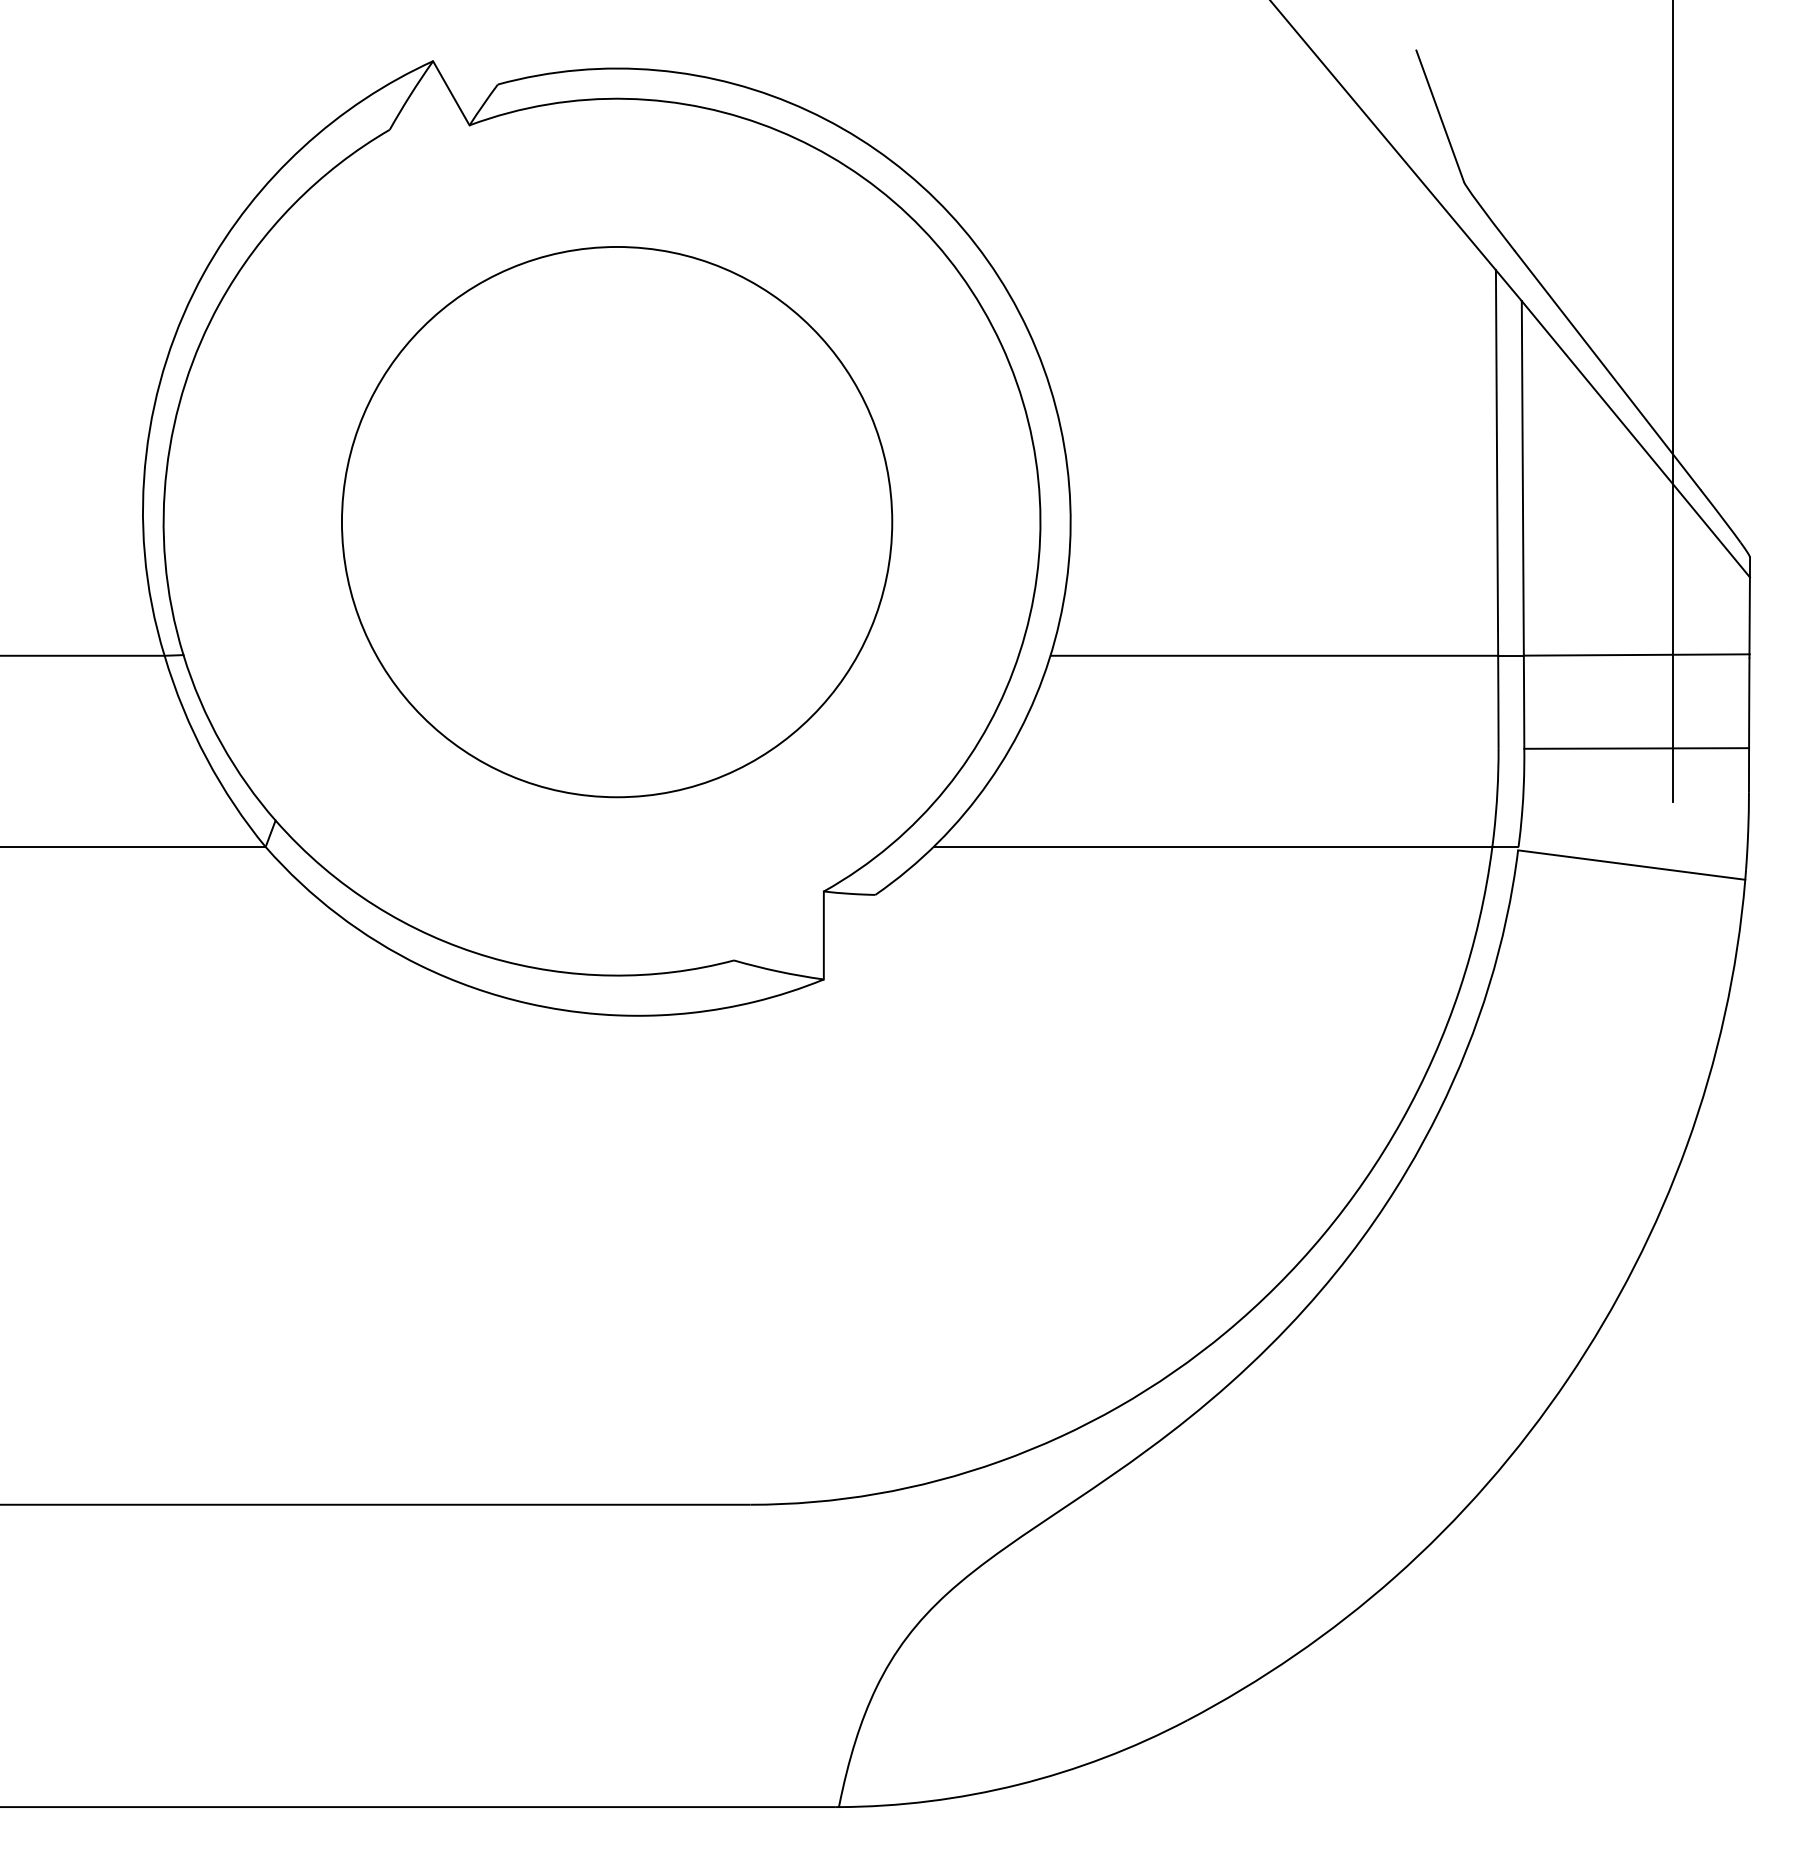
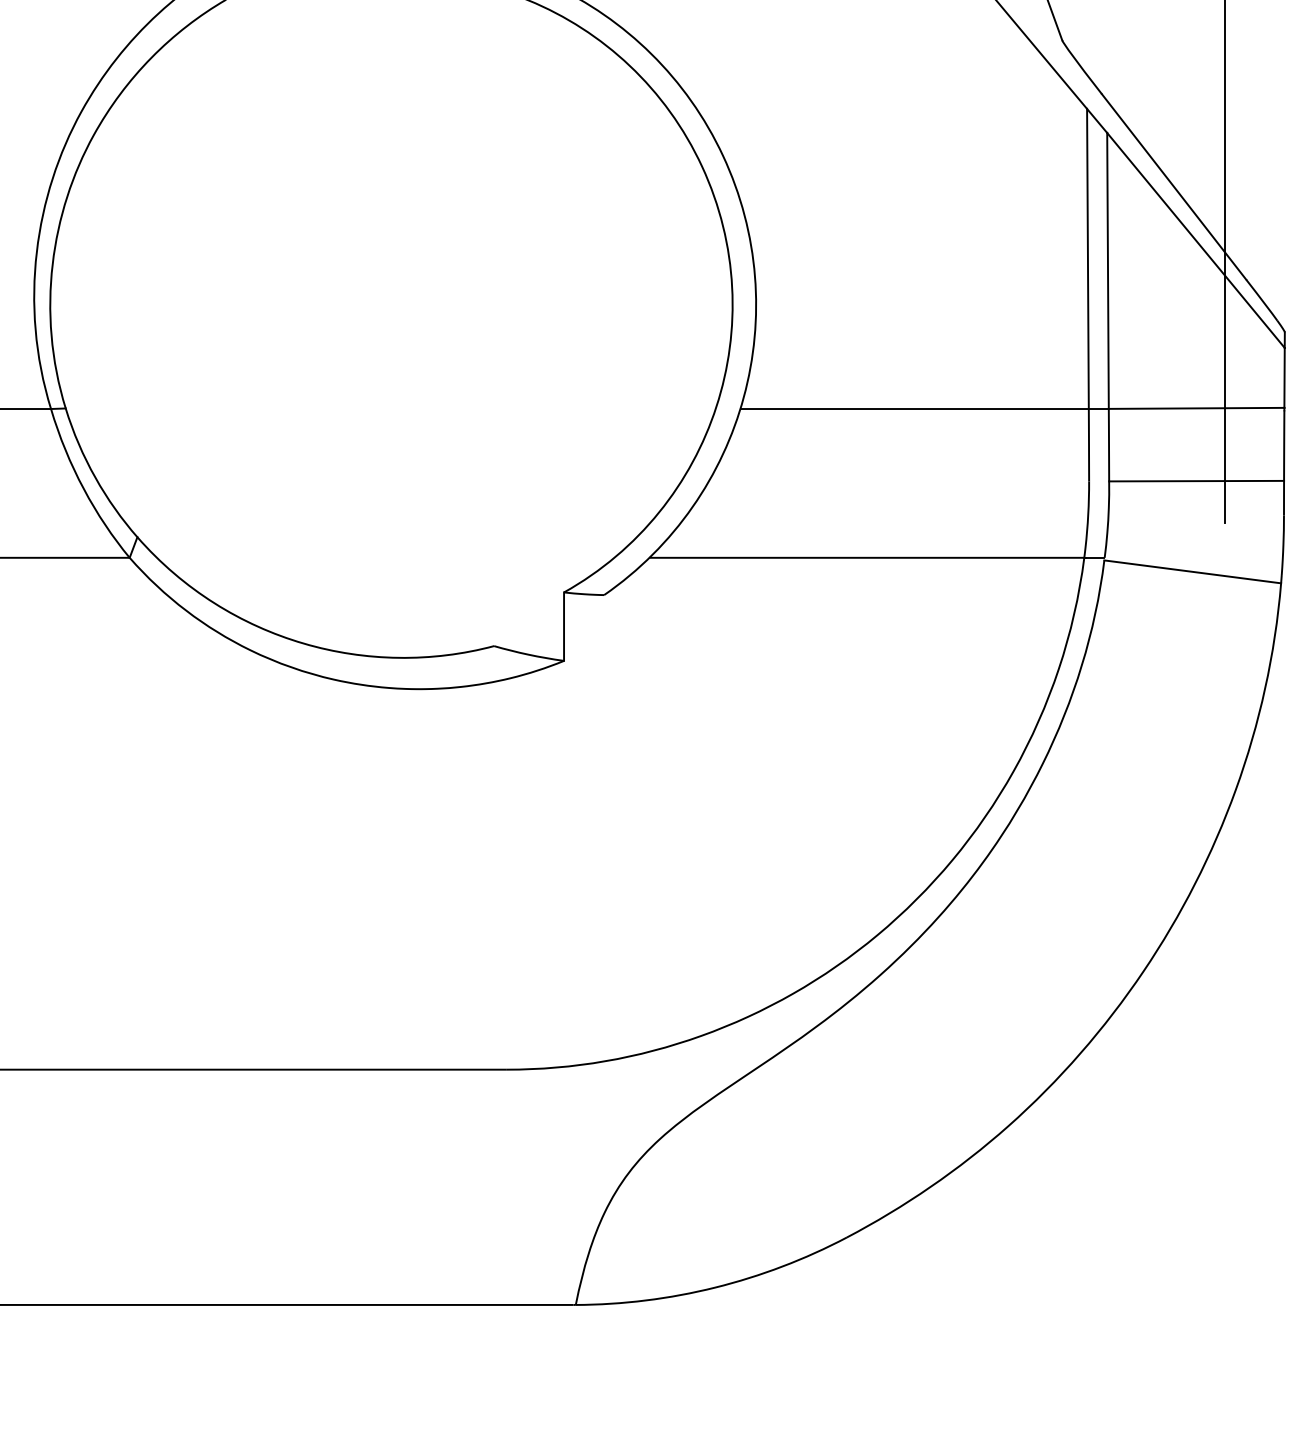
circle: (617, 522) -> (403, 305), removed

